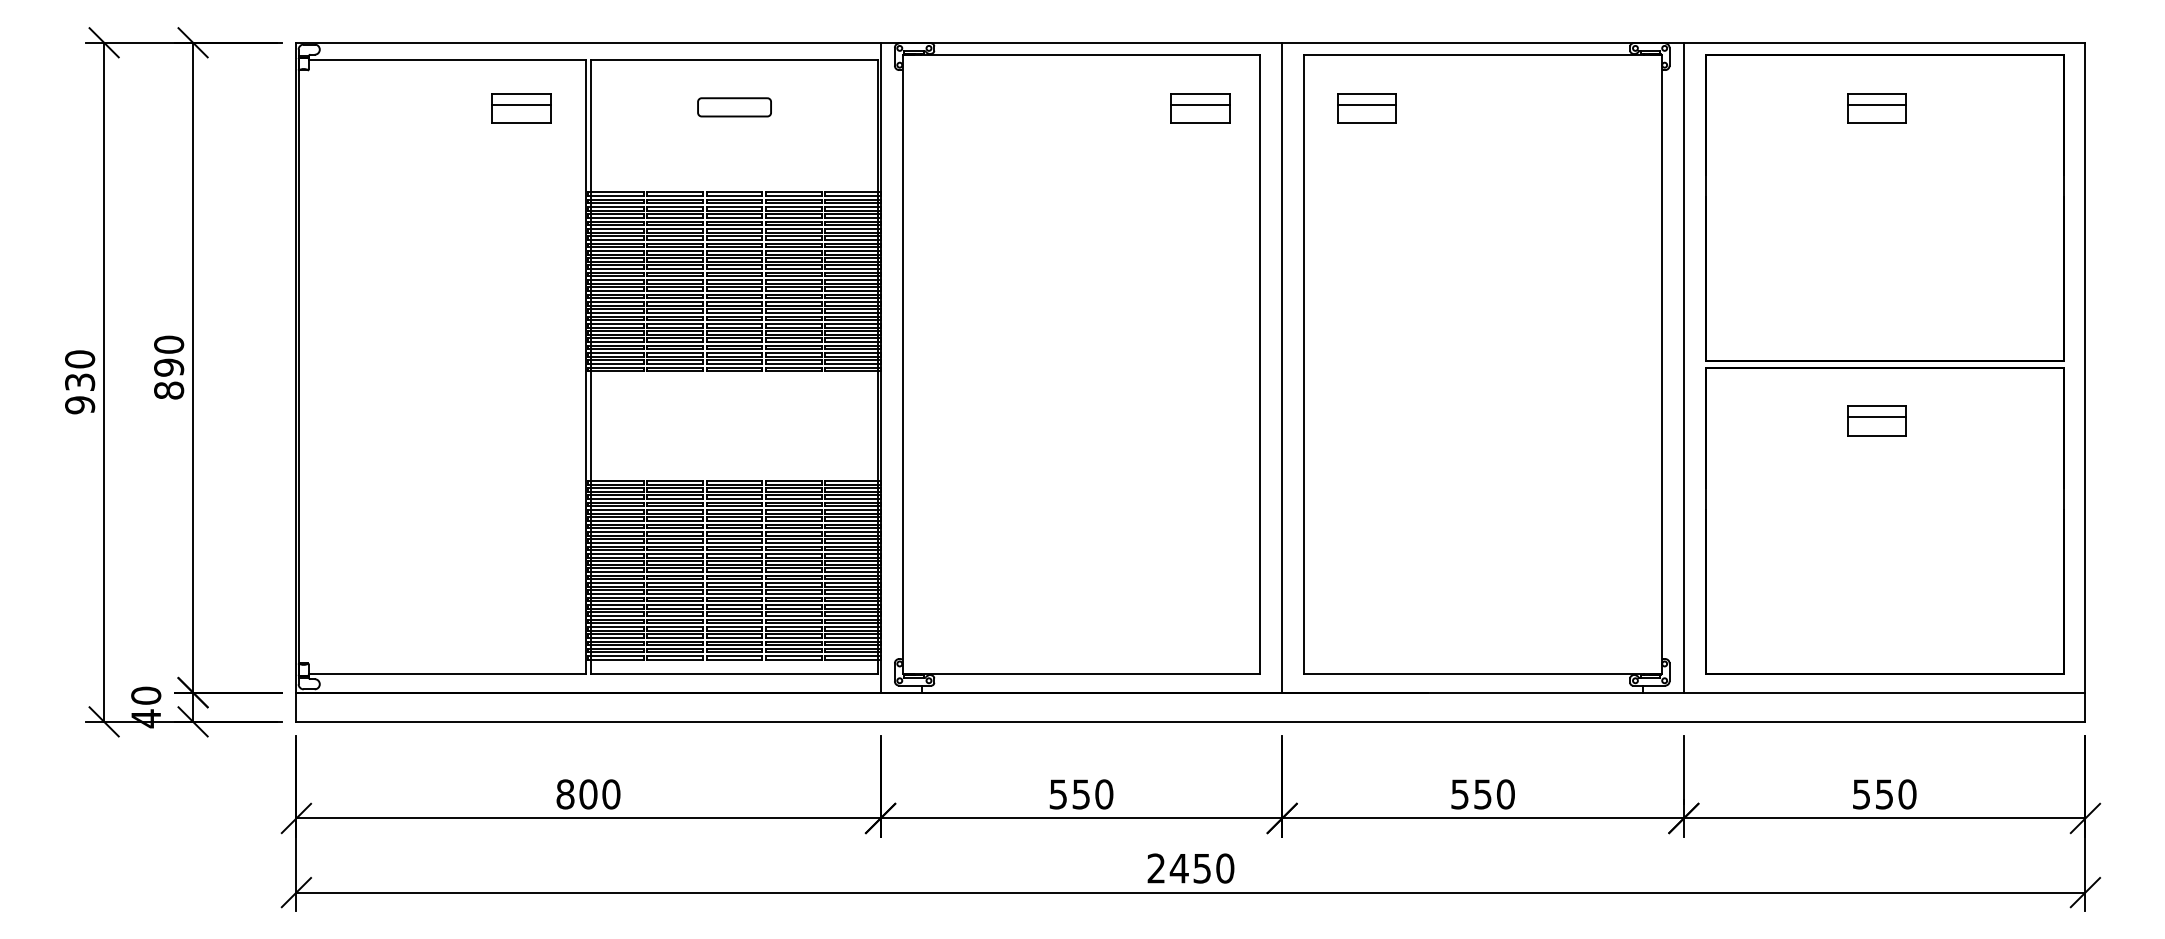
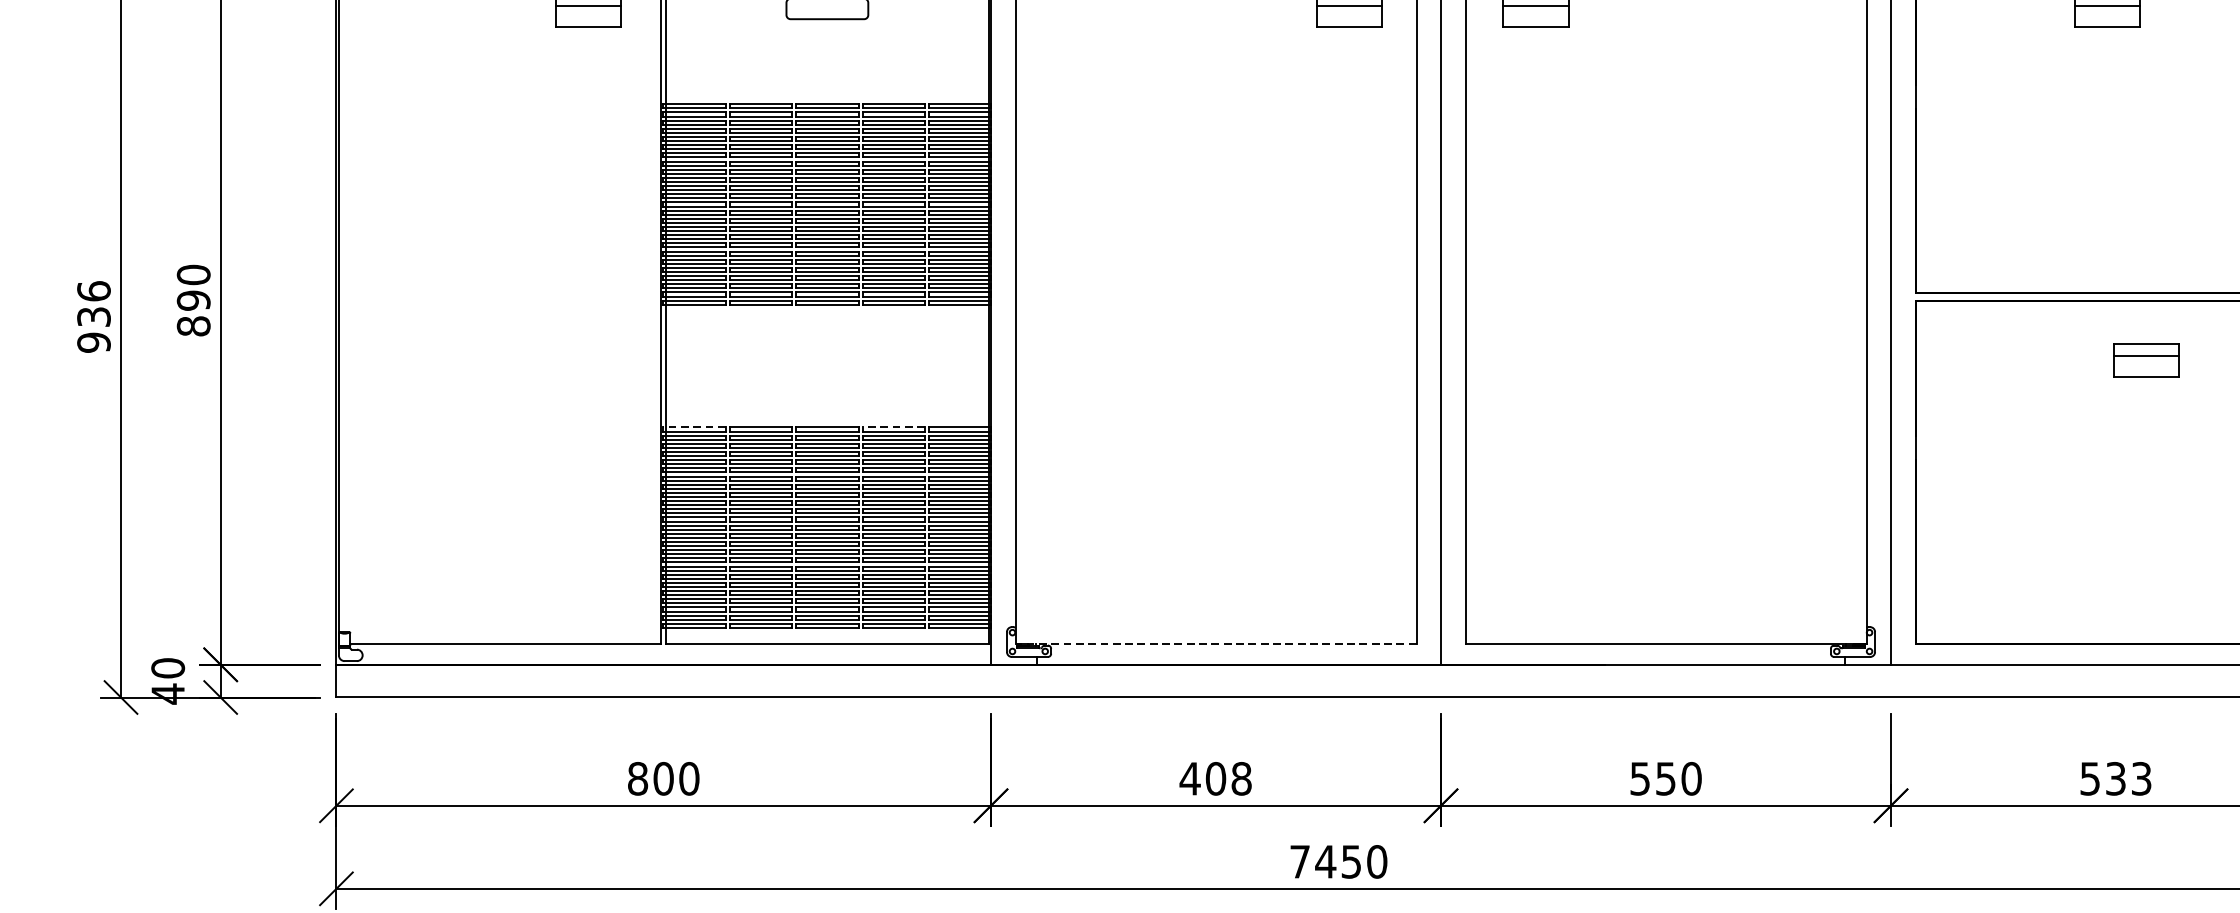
text: (79, 359) -> (93, 291), 930 -> 936
part: (1876, 420) -> (2146, 359), moved
line: (615, 480) -> (693, 427), solid -> dashed
line: (793, 480) -> (893, 427), solid -> dashed
line: (1081, 674) -> (1216, 644), solid -> dashed
text: (1080, 794) -> (1214, 778), 550 -> 408
text: (1896, 794) -> (2129, 778), 550 -> 533
text: (1155, 868) -> (1299, 861), 2450 -> 7450

